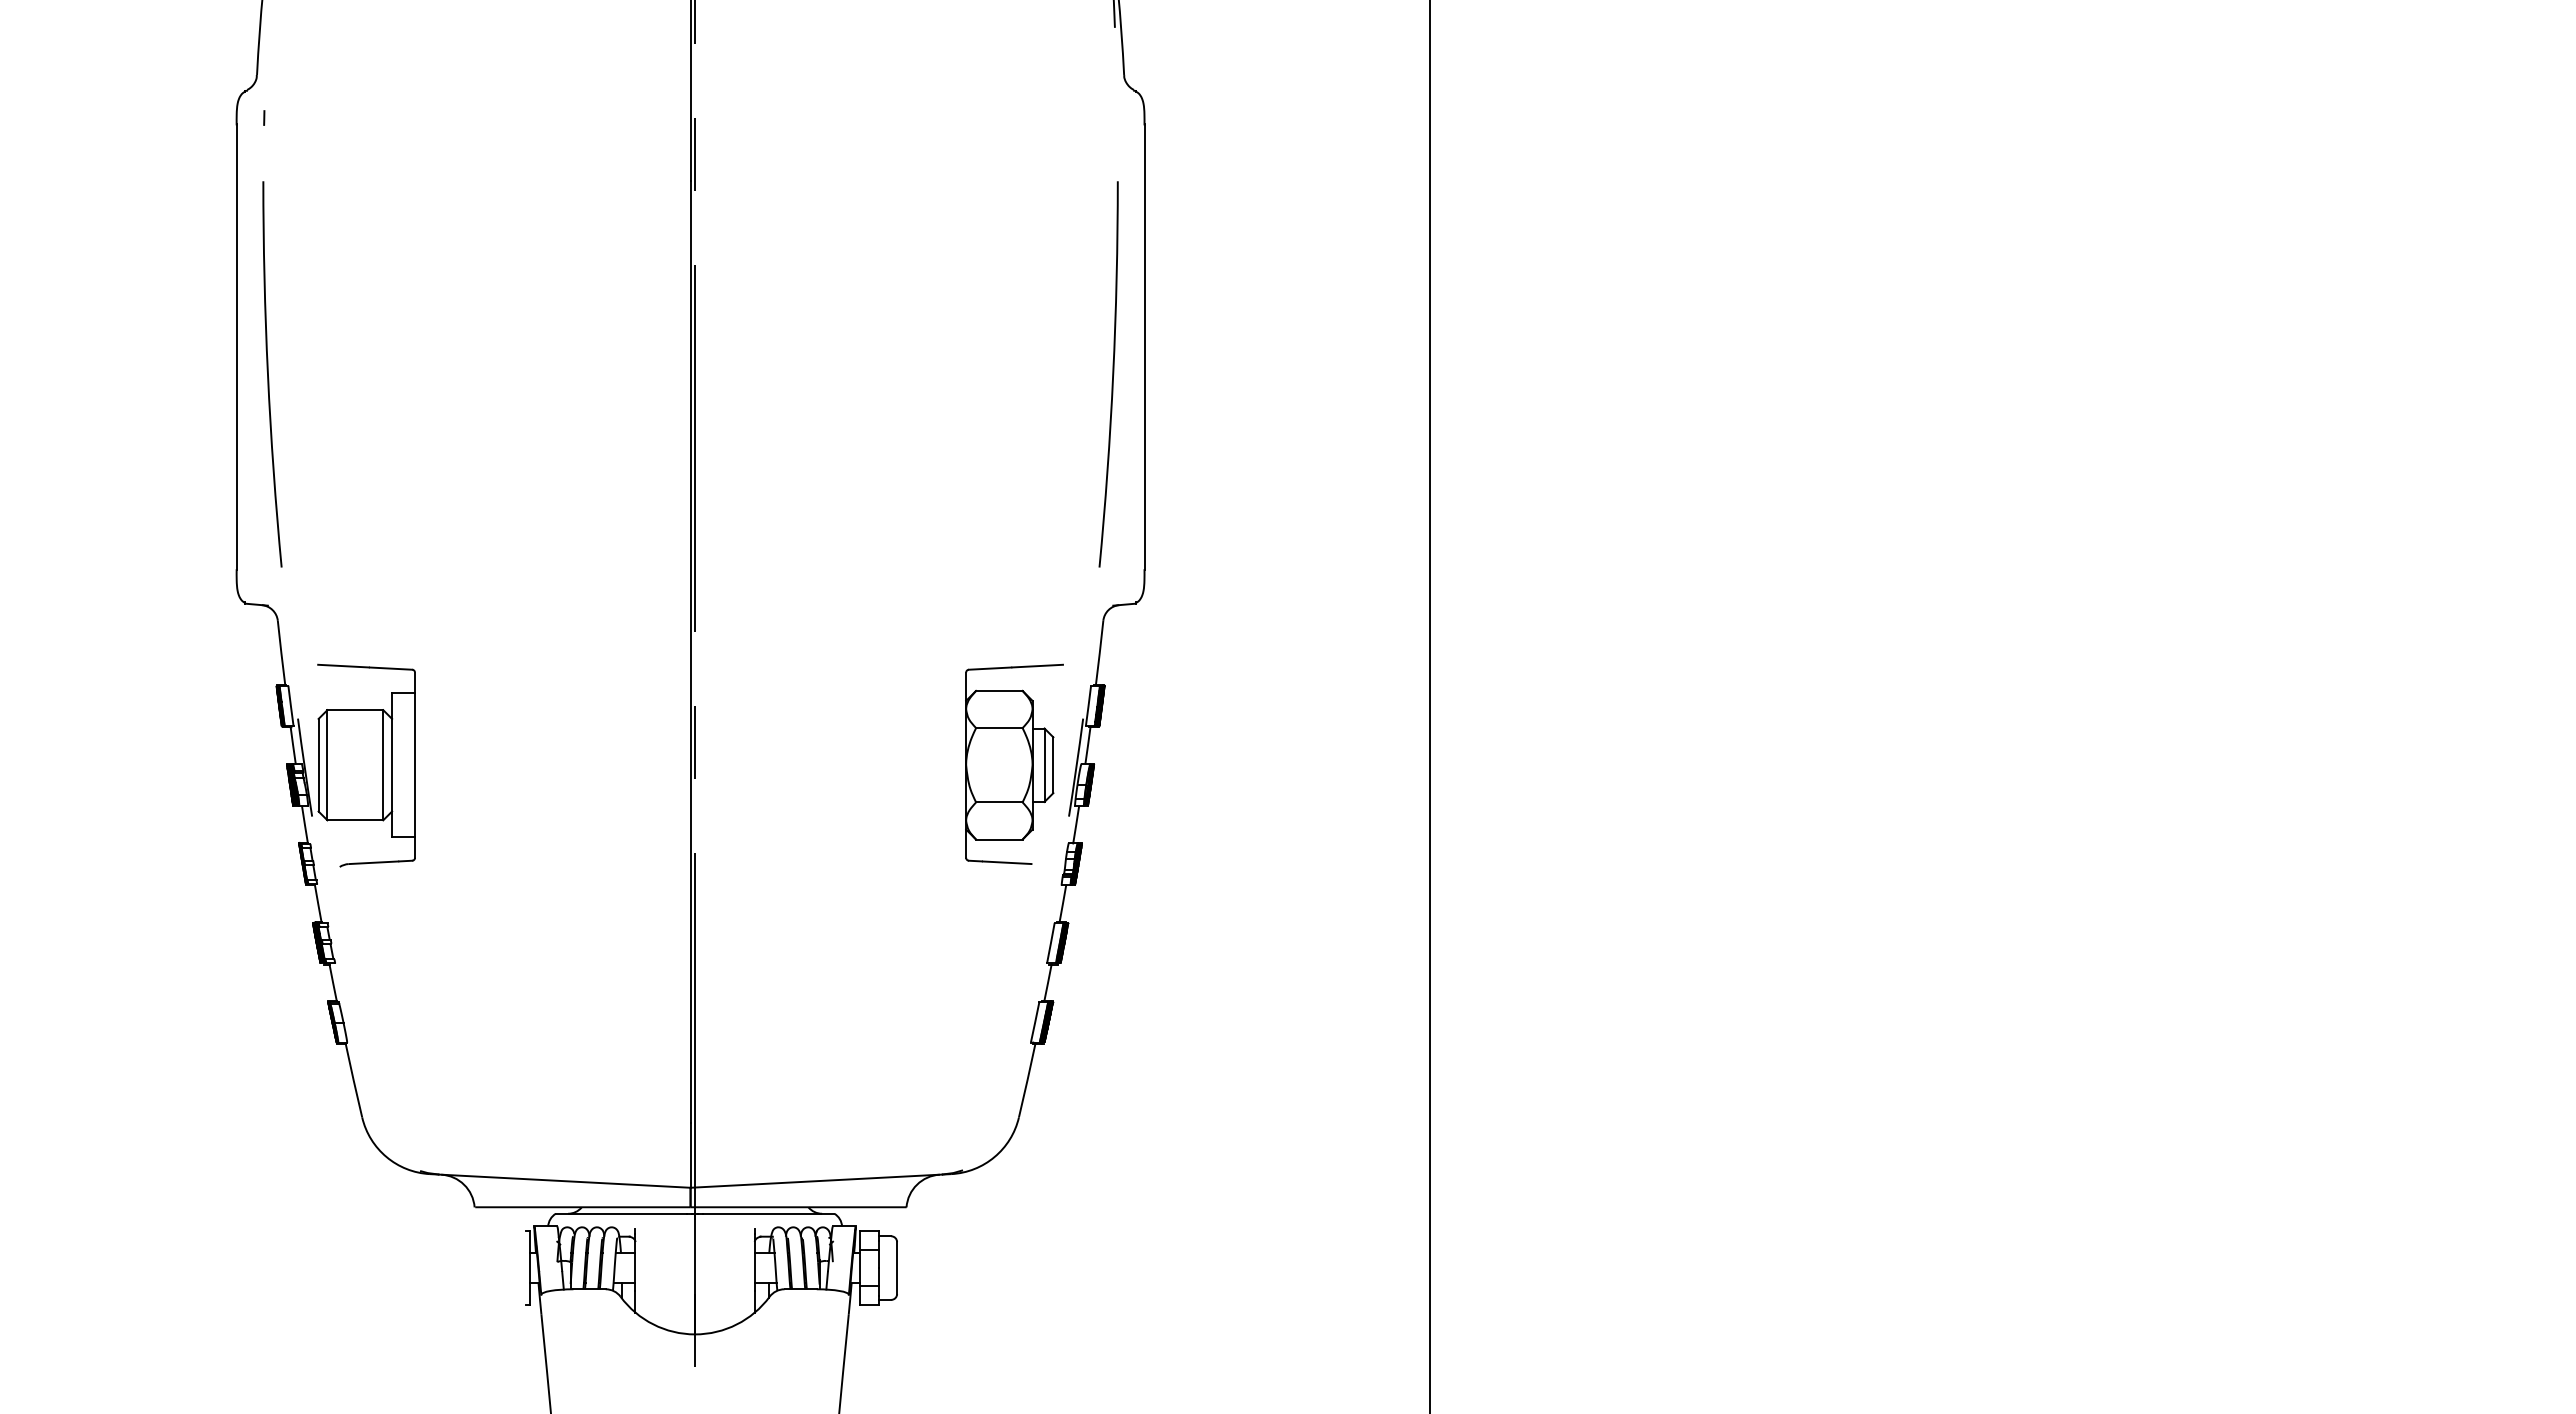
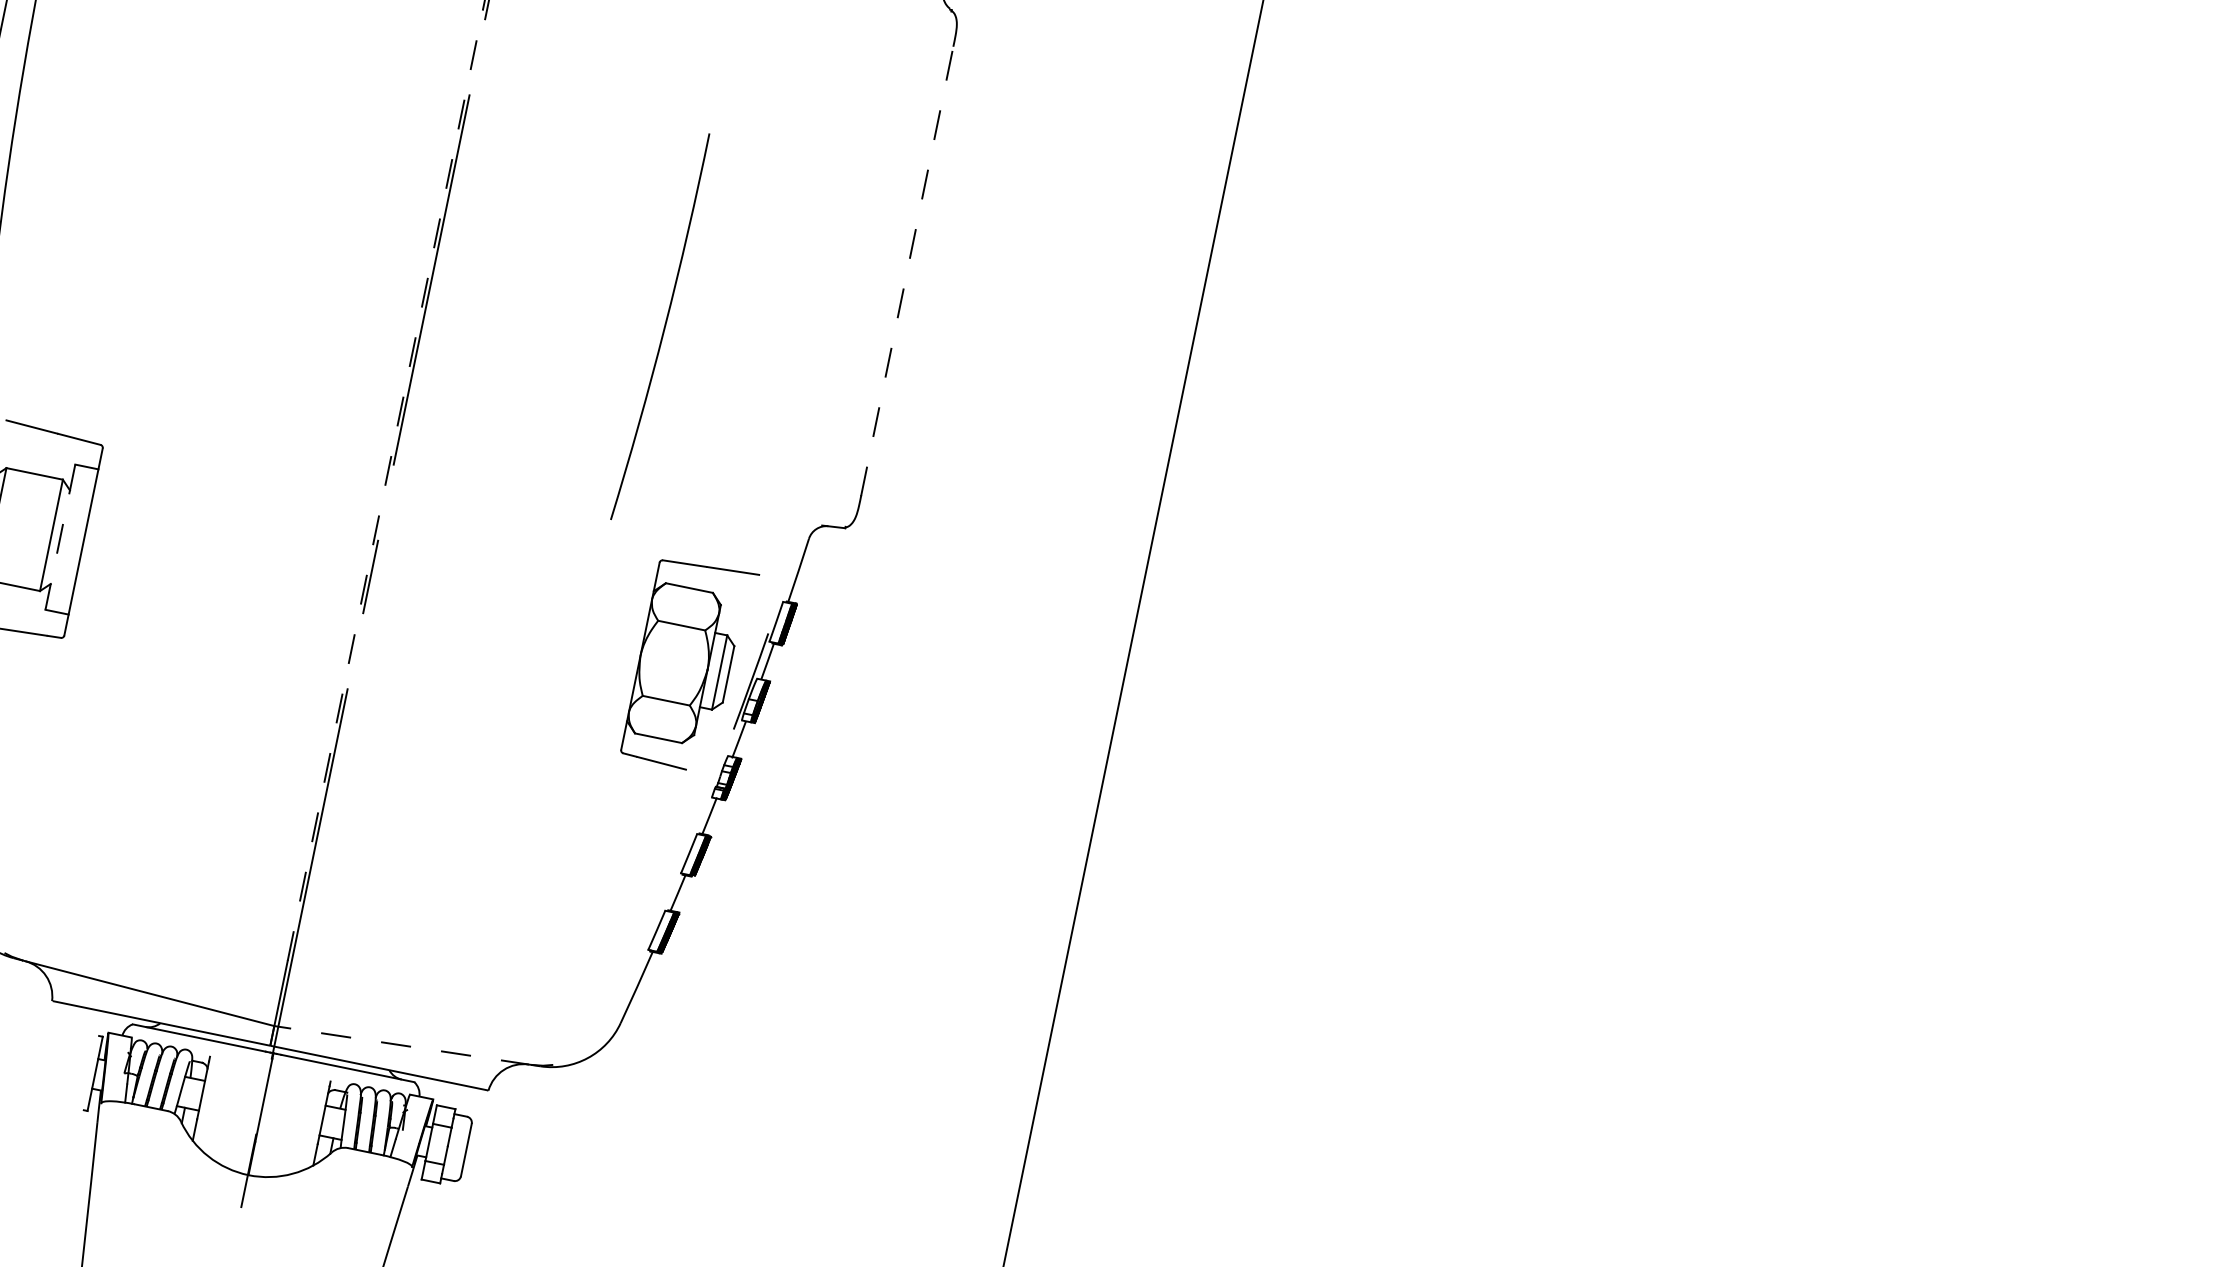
line: (1144, 346) -> (907, 270), solid -> dashed
arc: (1112, 374) -> (664, 327), moved
line: (690, 651) -> (385, 484), solid -> dashed
line: (392, 765) -> (60, 537), solid -> dashed
line: (816, 1181) -> (402, 1045), solid -> dashed

